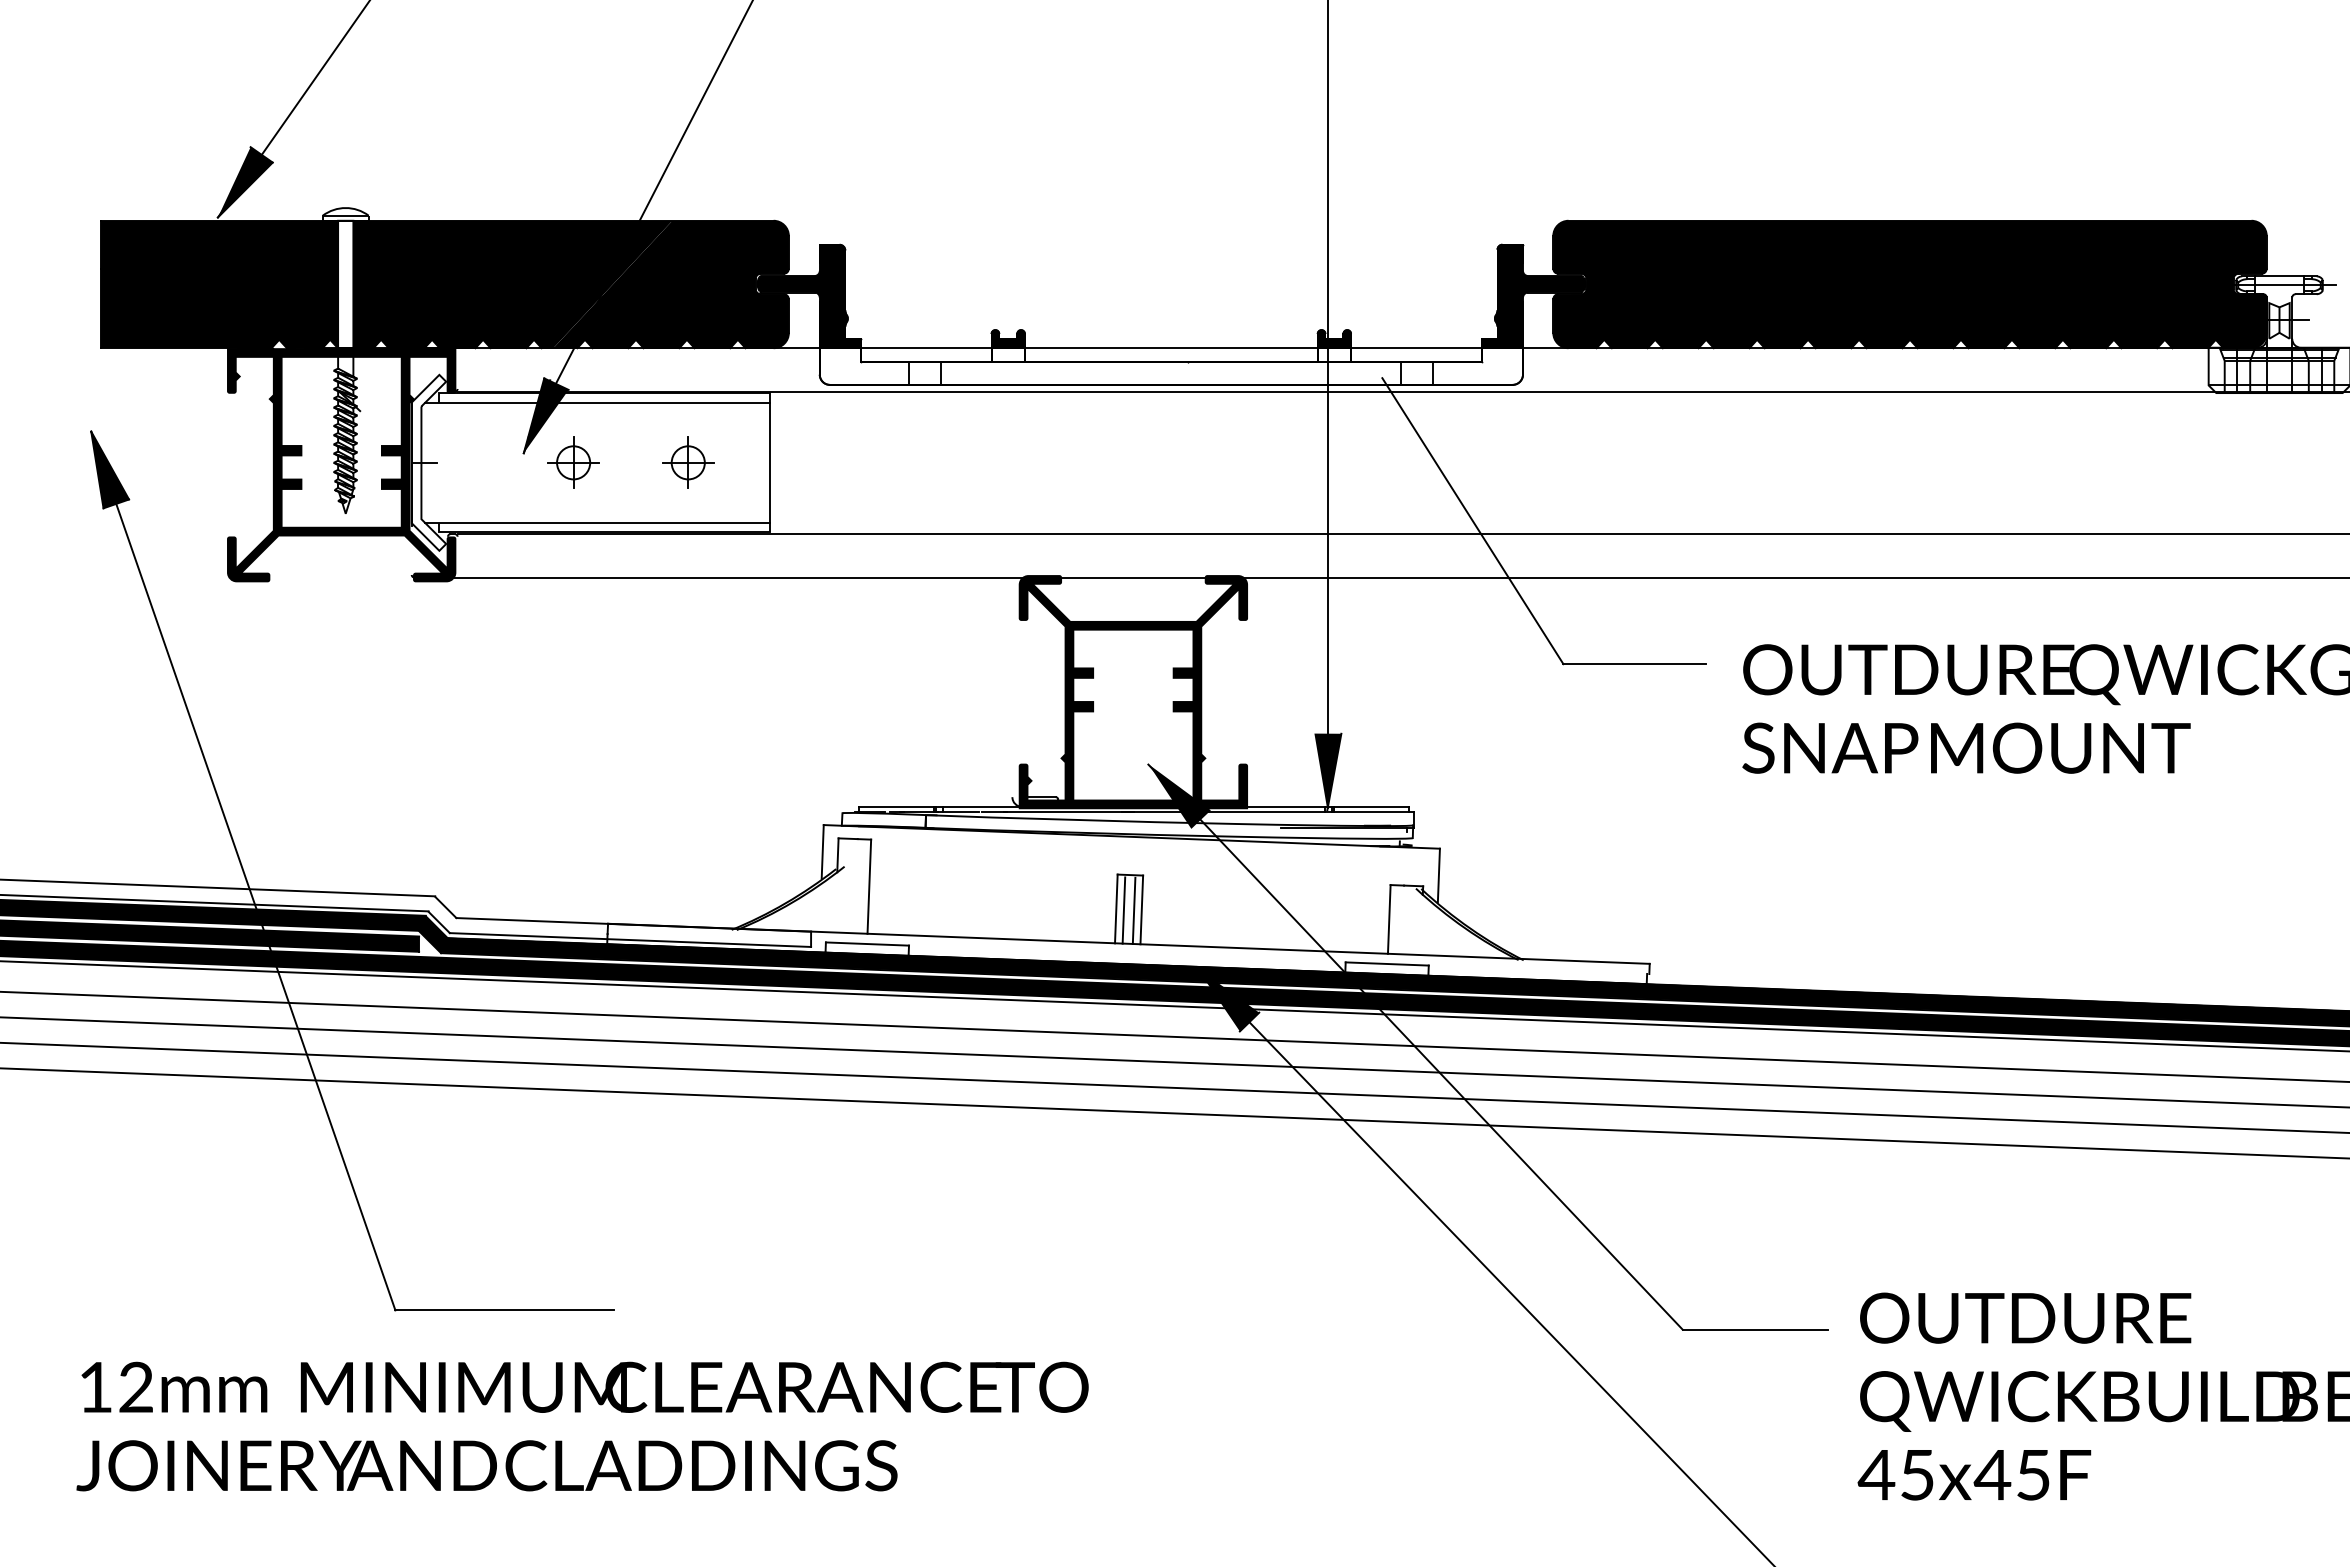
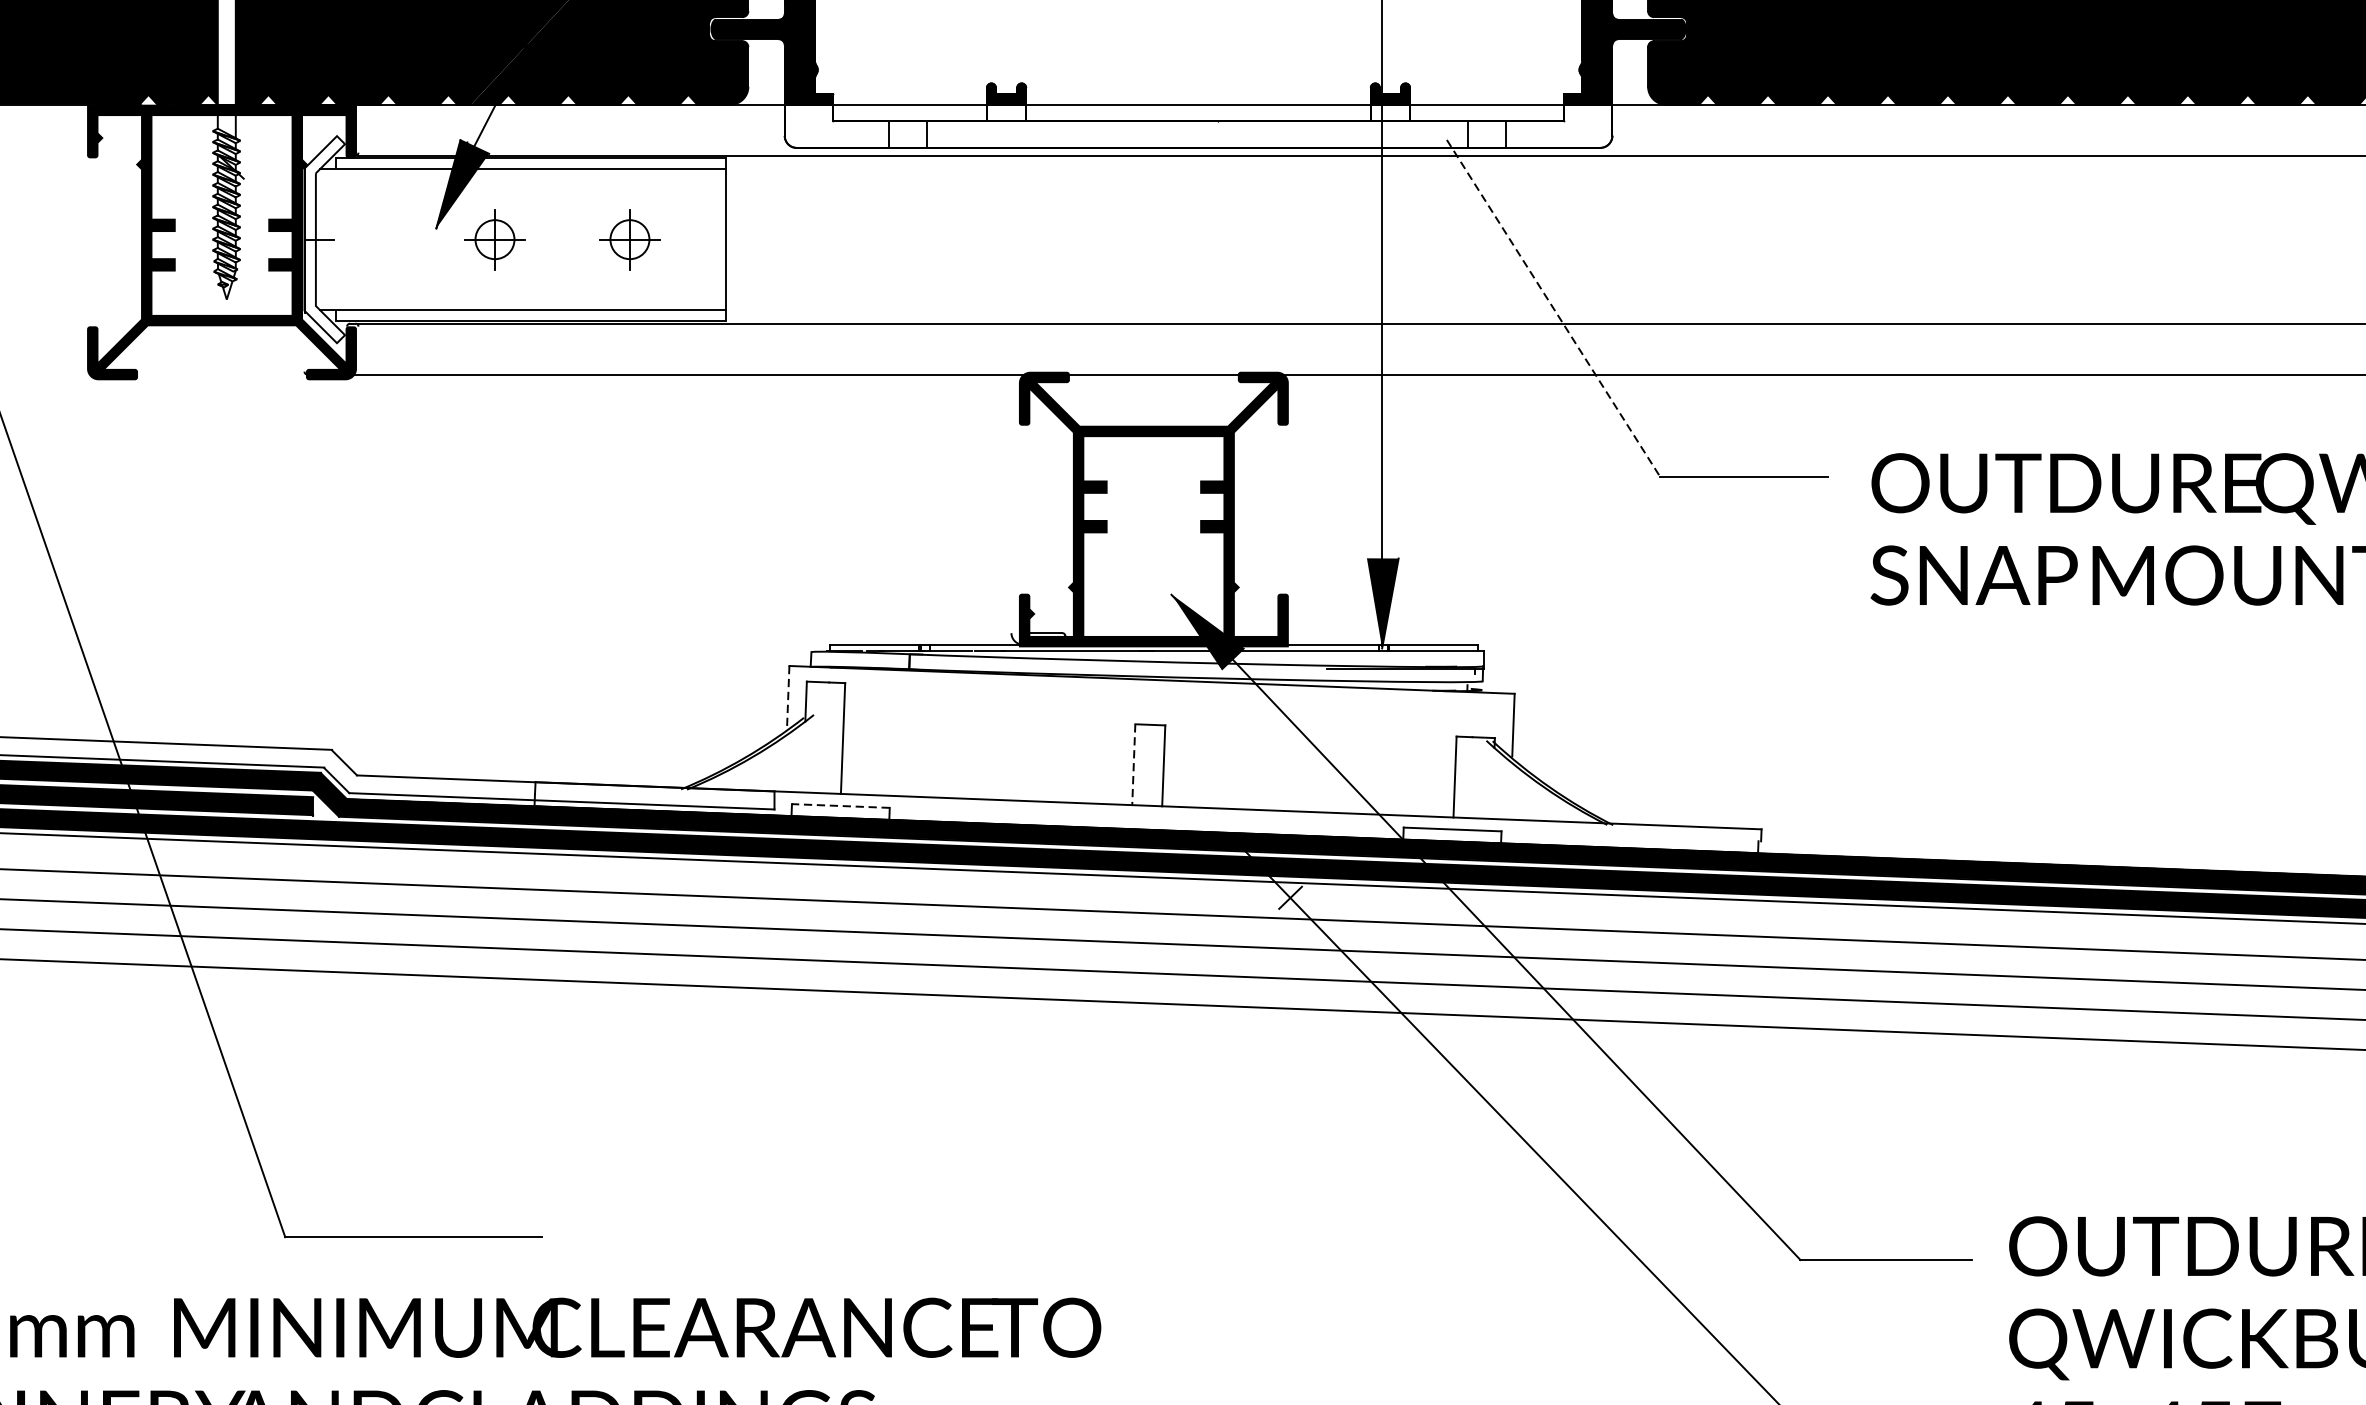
line: (1473, 521) -> (1554, 308), solid -> dashed
line: (822, 851) -> (787, 697), solid -> dashed
line: (1116, 909) -> (1133, 765), solid -> dashed
line: (1123, 910) -> (1142, 766), removed
line: (1133, 910) -> (1153, 766), removed
line: (867, 944) -> (840, 806), solid -> dashed
fill: (1227, 999) -> (1264, 871), removed

